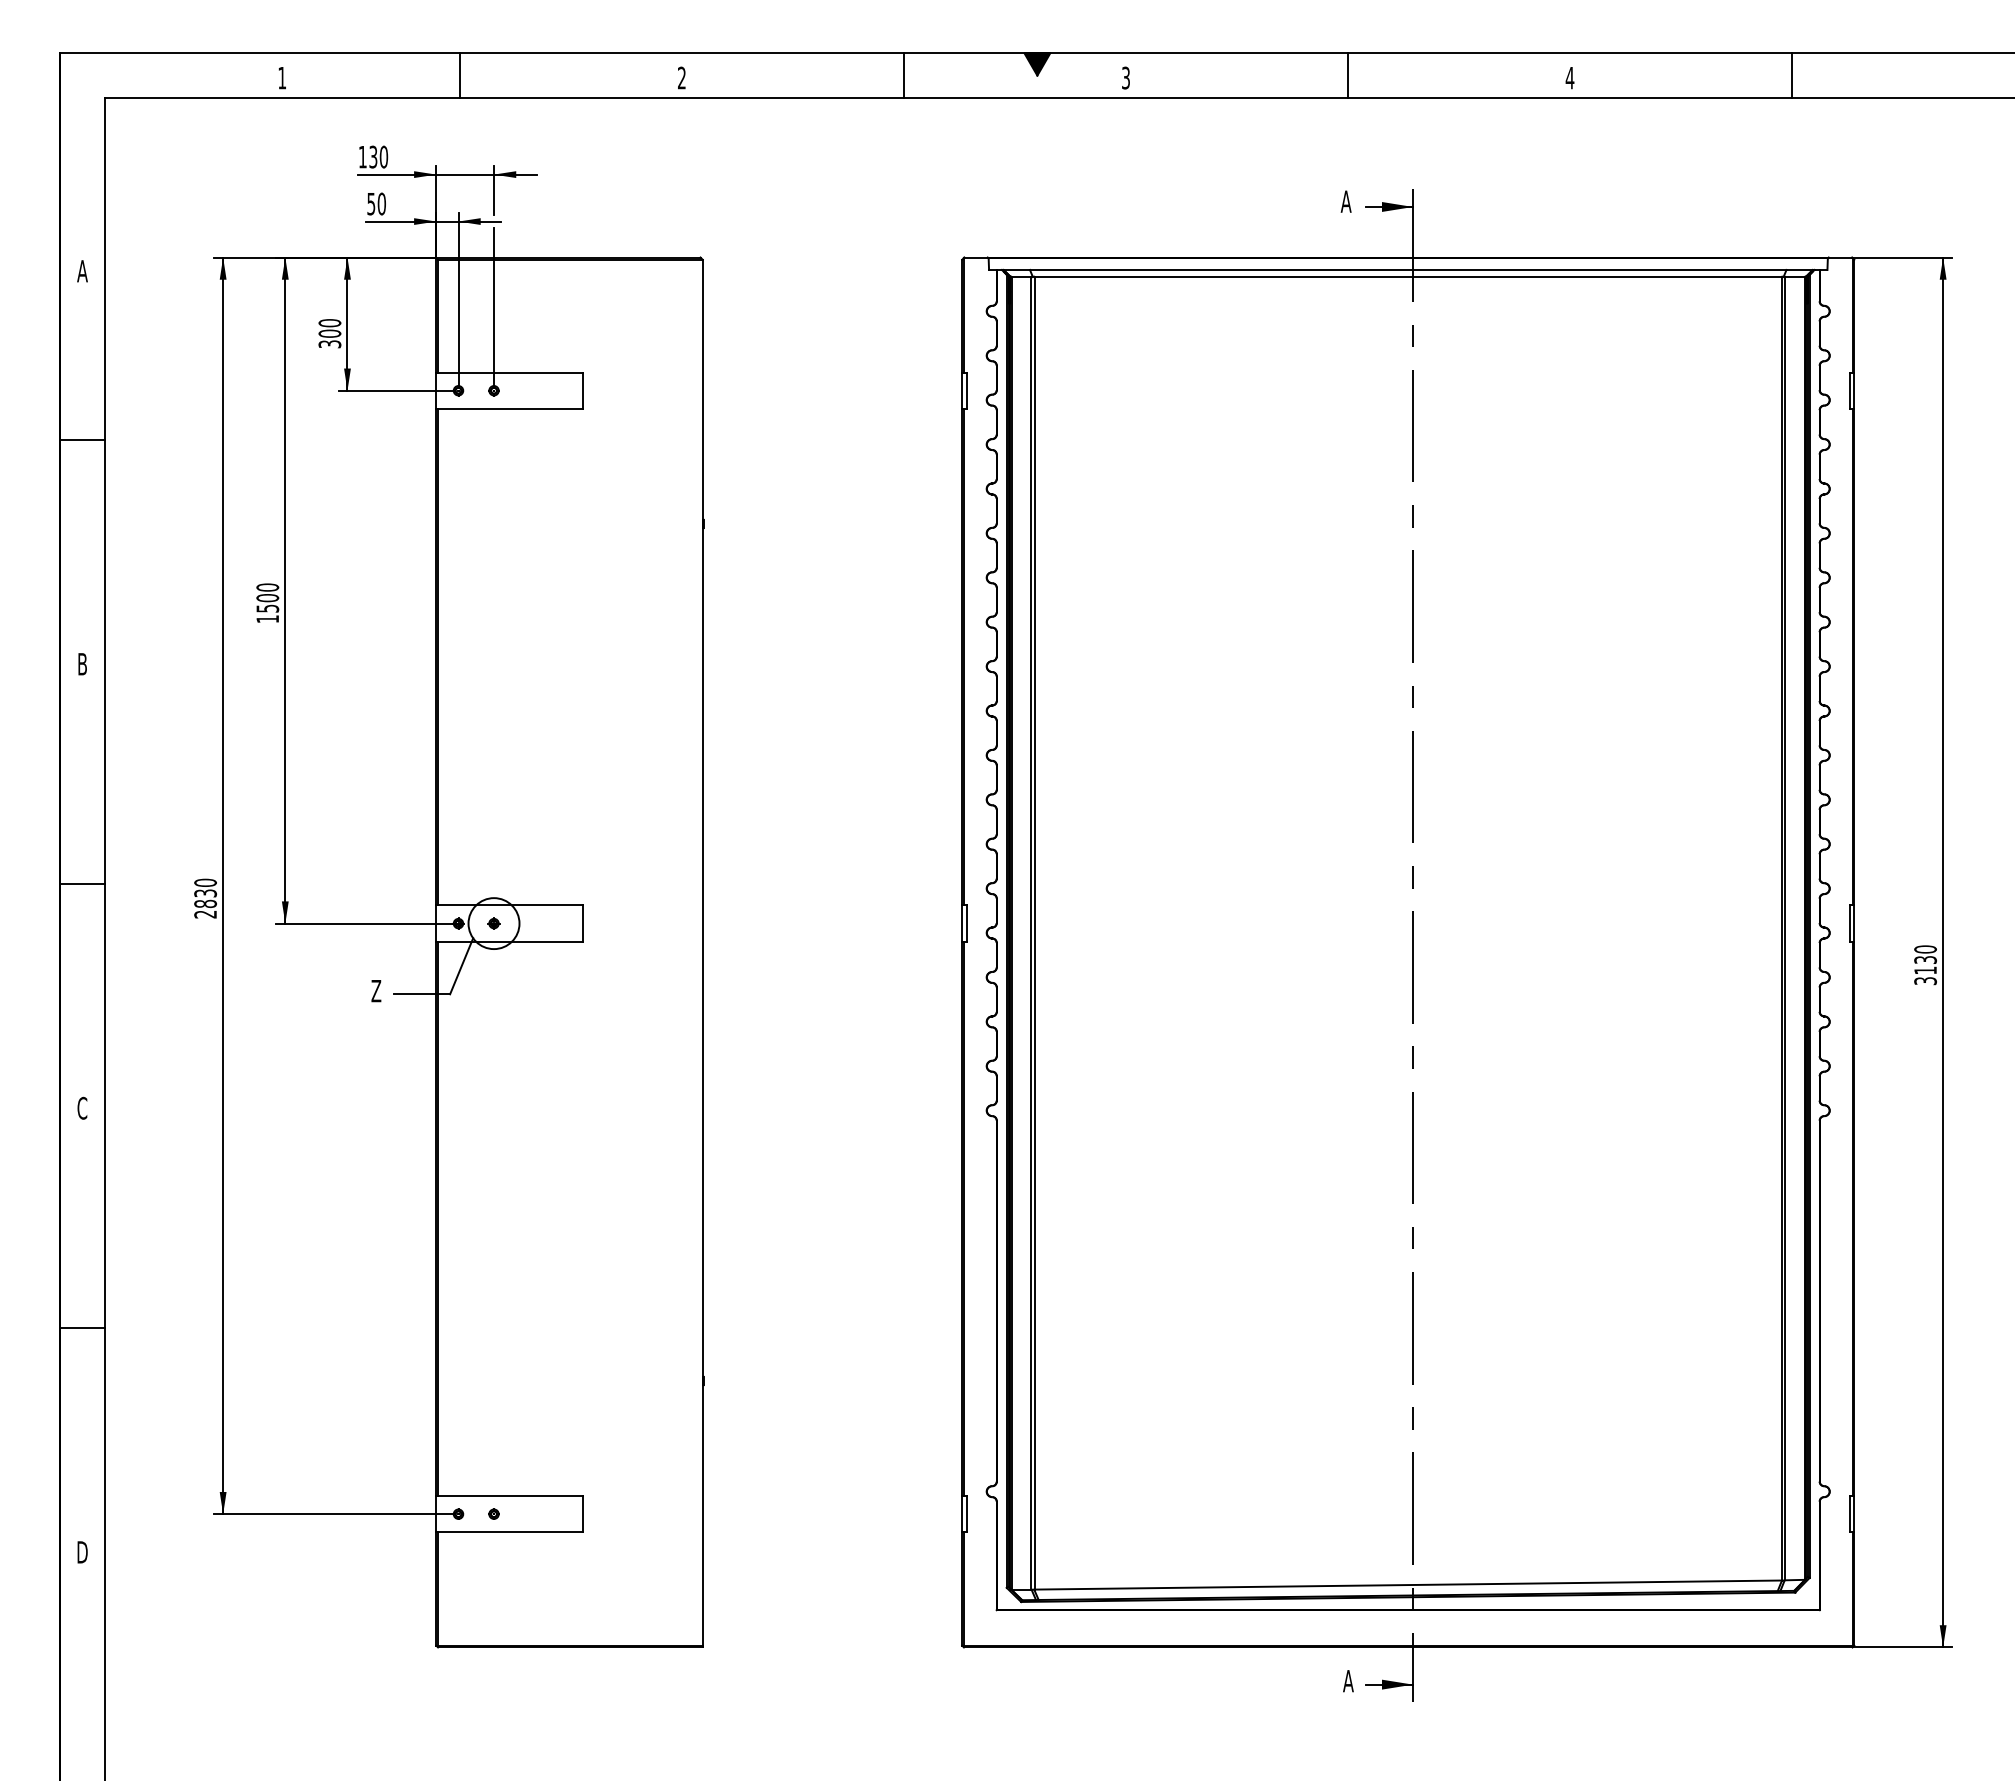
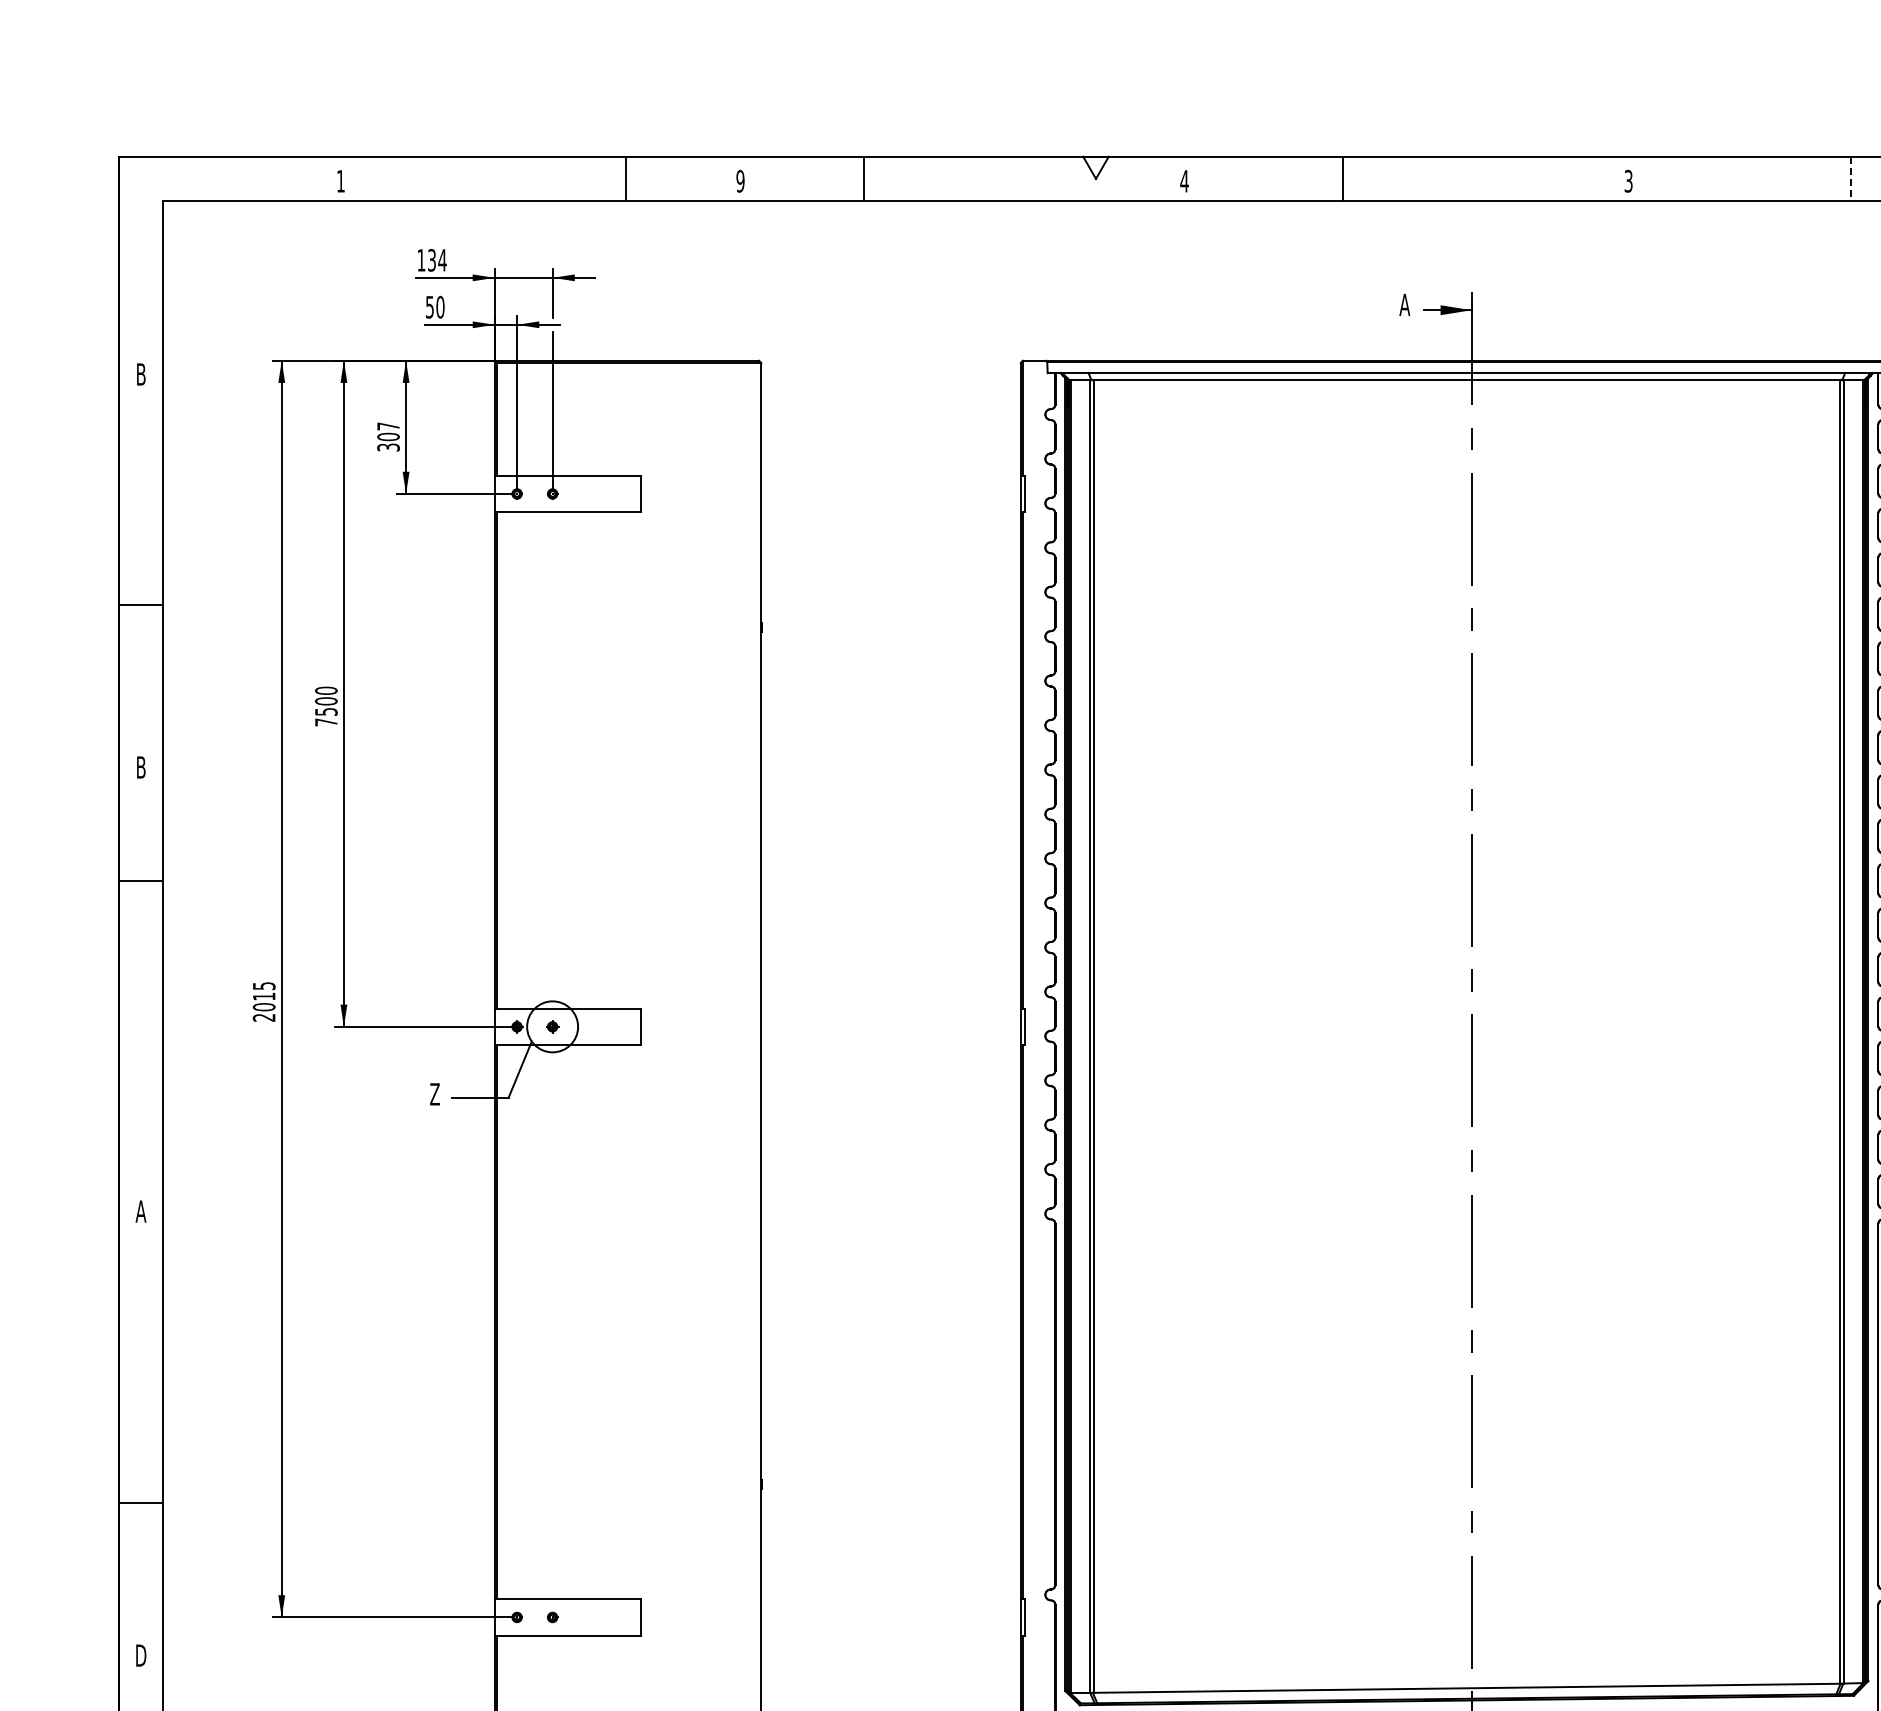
fill: (1037, 64) -> (1096, 167), removed
line: (460, 75) -> (626, 178), moved
line: (904, 75) -> (864, 178), moved
line: (1348, 75) -> (1343, 178), moved
line: (1792, 76) -> (1851, 179), solid -> dashed
text: (681, 77) -> (740, 180), 2 -> 9
text: (1125, 77) -> (1184, 180), 3 -> 4
text: (1569, 77) -> (1628, 180), 4 -> 3
text: (383, 156) -> (442, 259), 130 -> 134
text: (82, 271) -> (141, 374), A -> B
text: (329, 323) -> (388, 426), 300 -> 307
line: (82, 439) -> (141, 604), moved
text: (267, 619) -> (326, 722), 1500 -> 7500
line: (82, 883) -> (141, 880), moved
text: (205, 893) -> (264, 996), 2830 -> 2015
text: (82, 1107) -> (141, 1210), C -> A
line: (82, 1327) -> (141, 1502), moved

